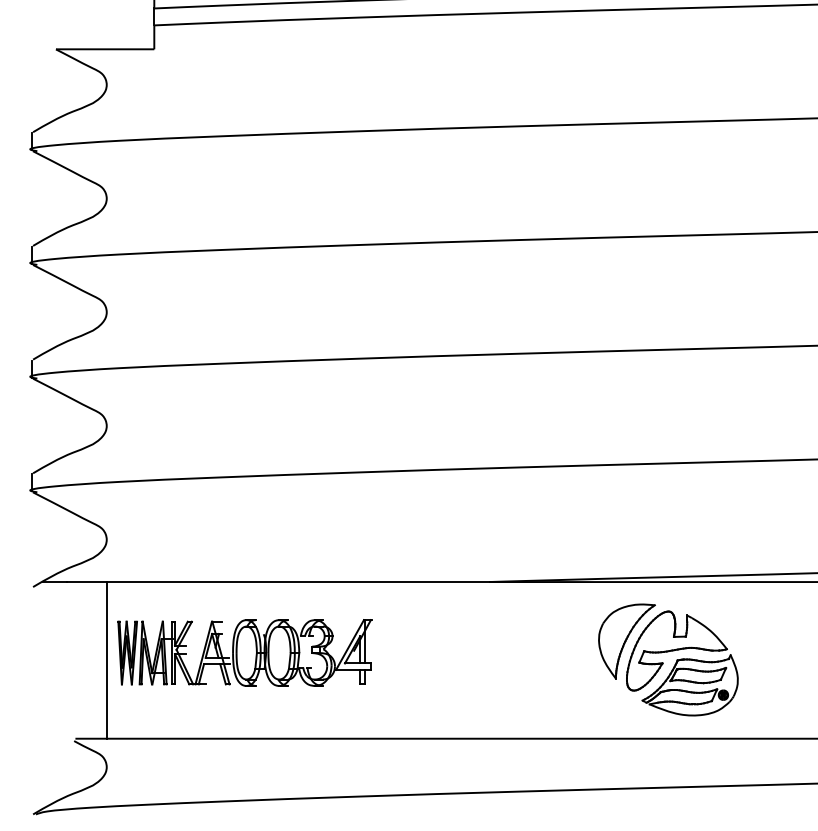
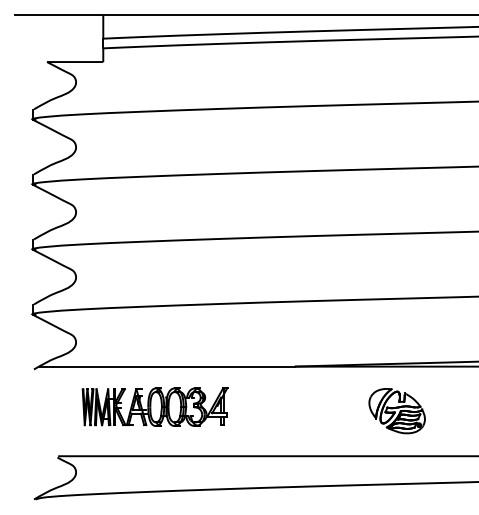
part: (667, 658) -> (396, 410), size x0.7
line: (107, 660) -> (76, 411), removed

